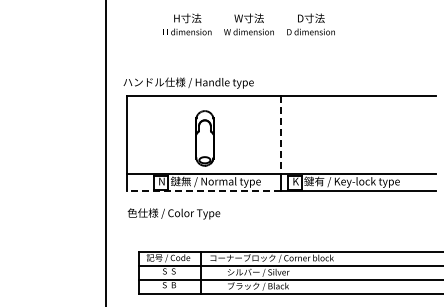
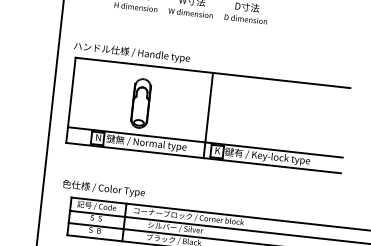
line: (281, 135) -> (209, 108), dashed -> solid
line: (203, 191) -> (134, 150), dashed -> solid
text: (173, 213) -> (103, 188), moved

